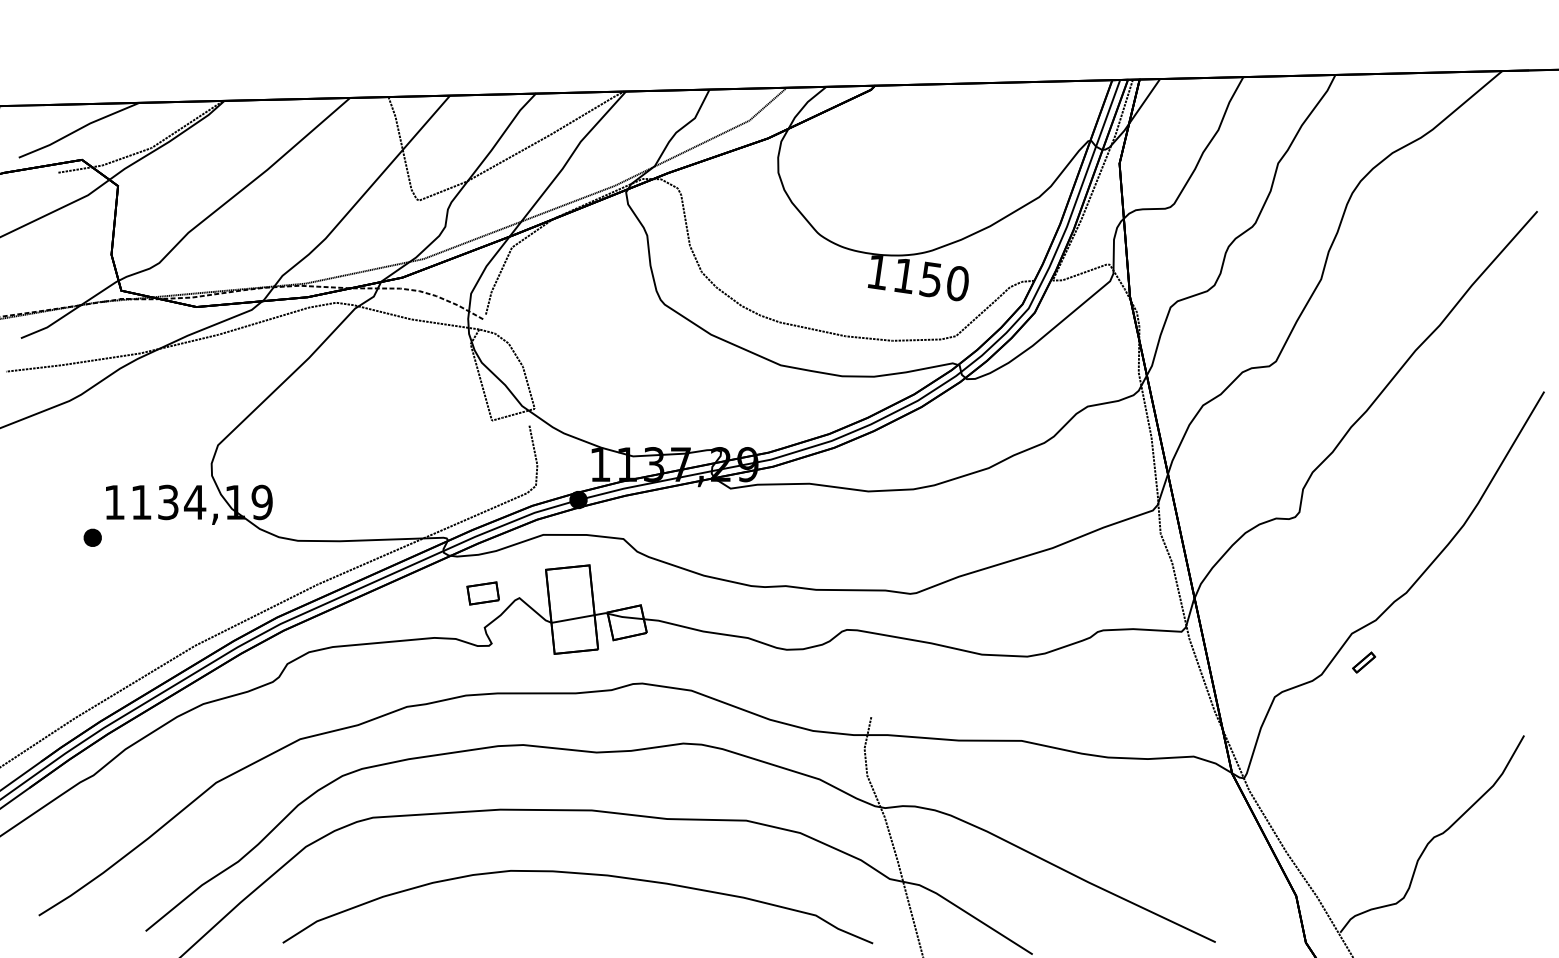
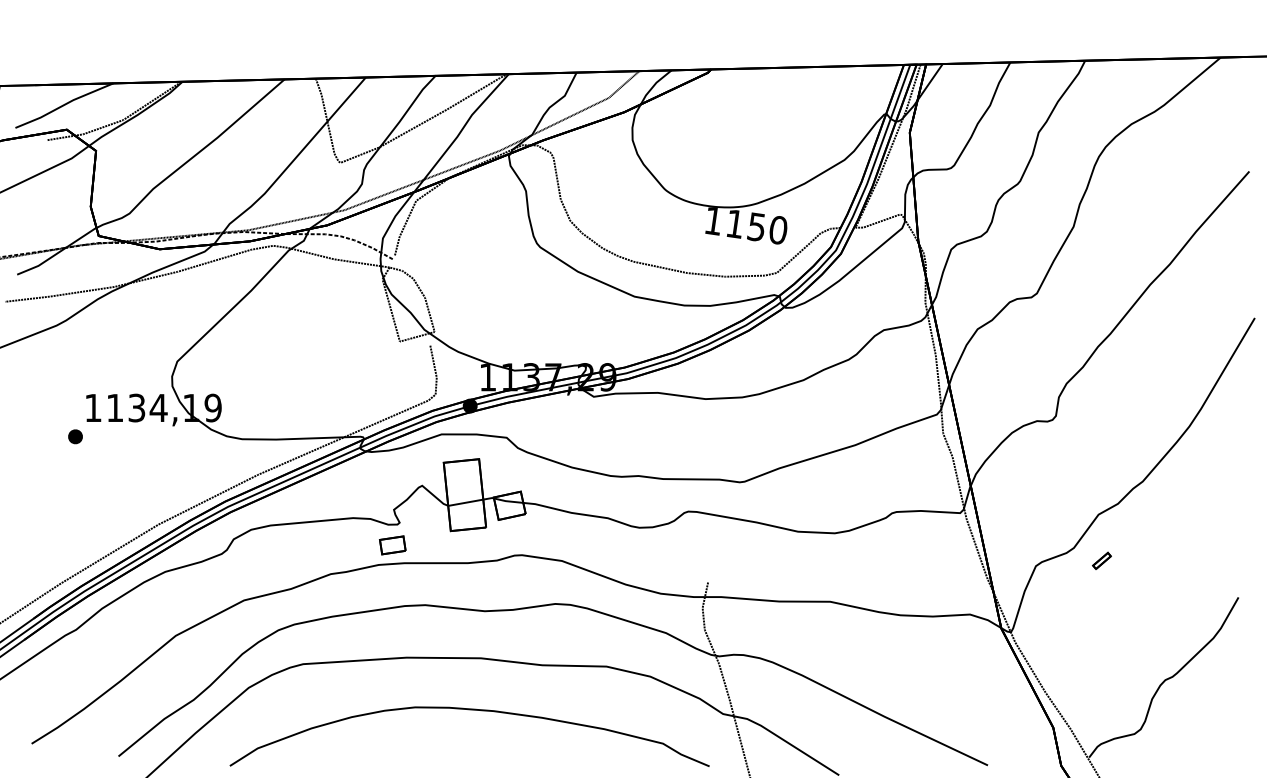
part: (482, 593) -> (392, 545), moved
part: (1364, 662) -> (1102, 560), moved

